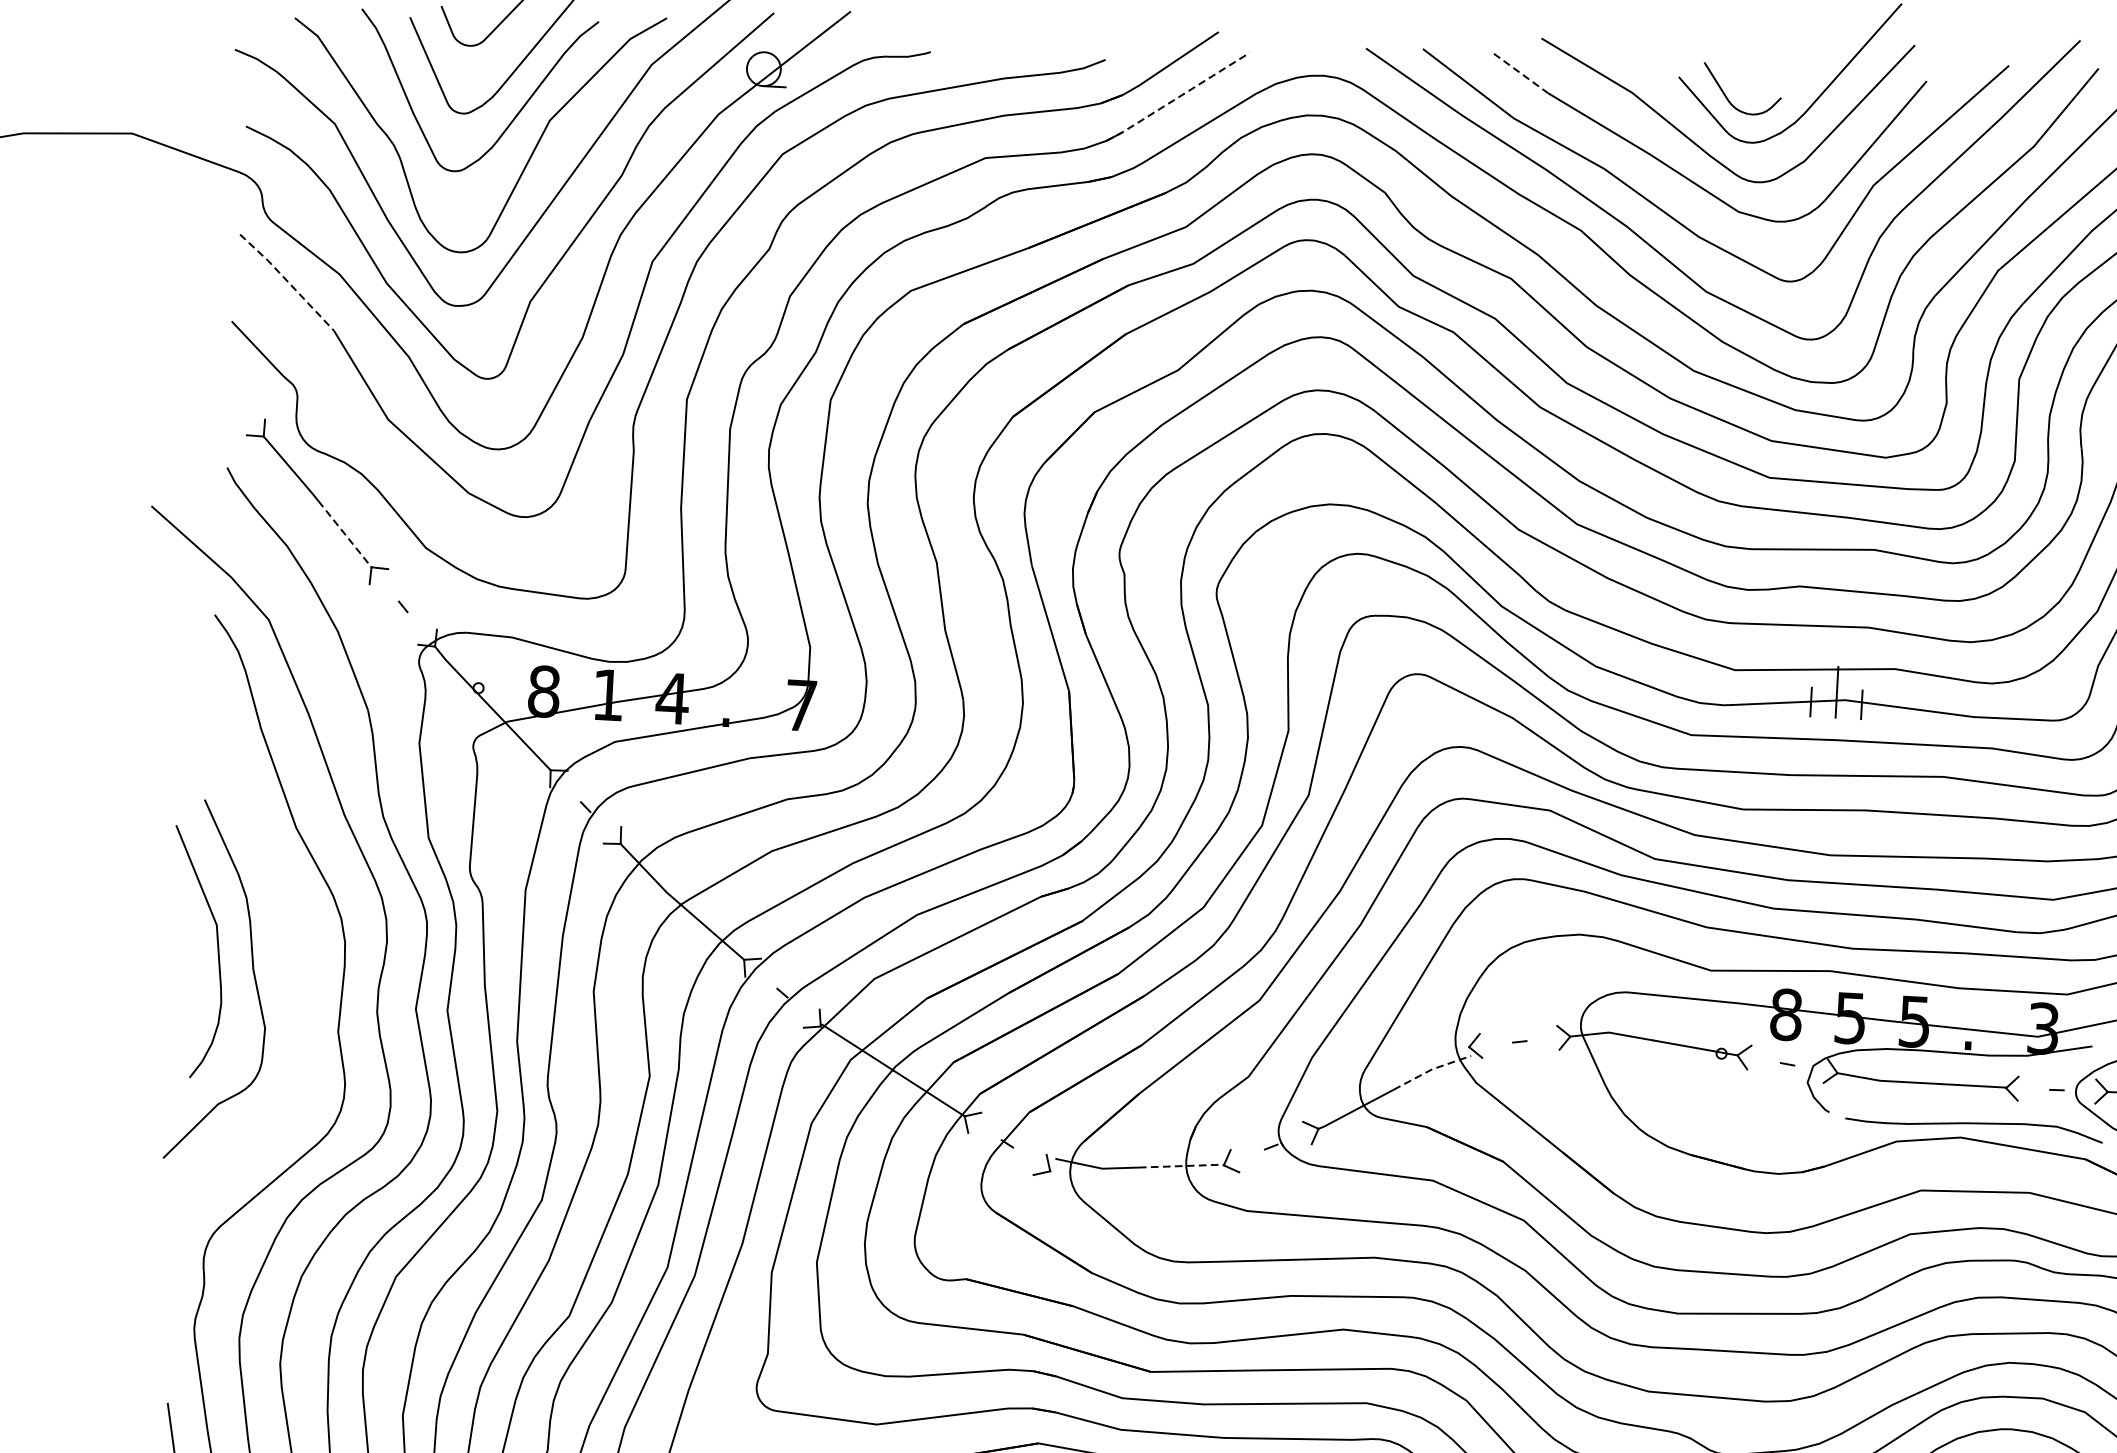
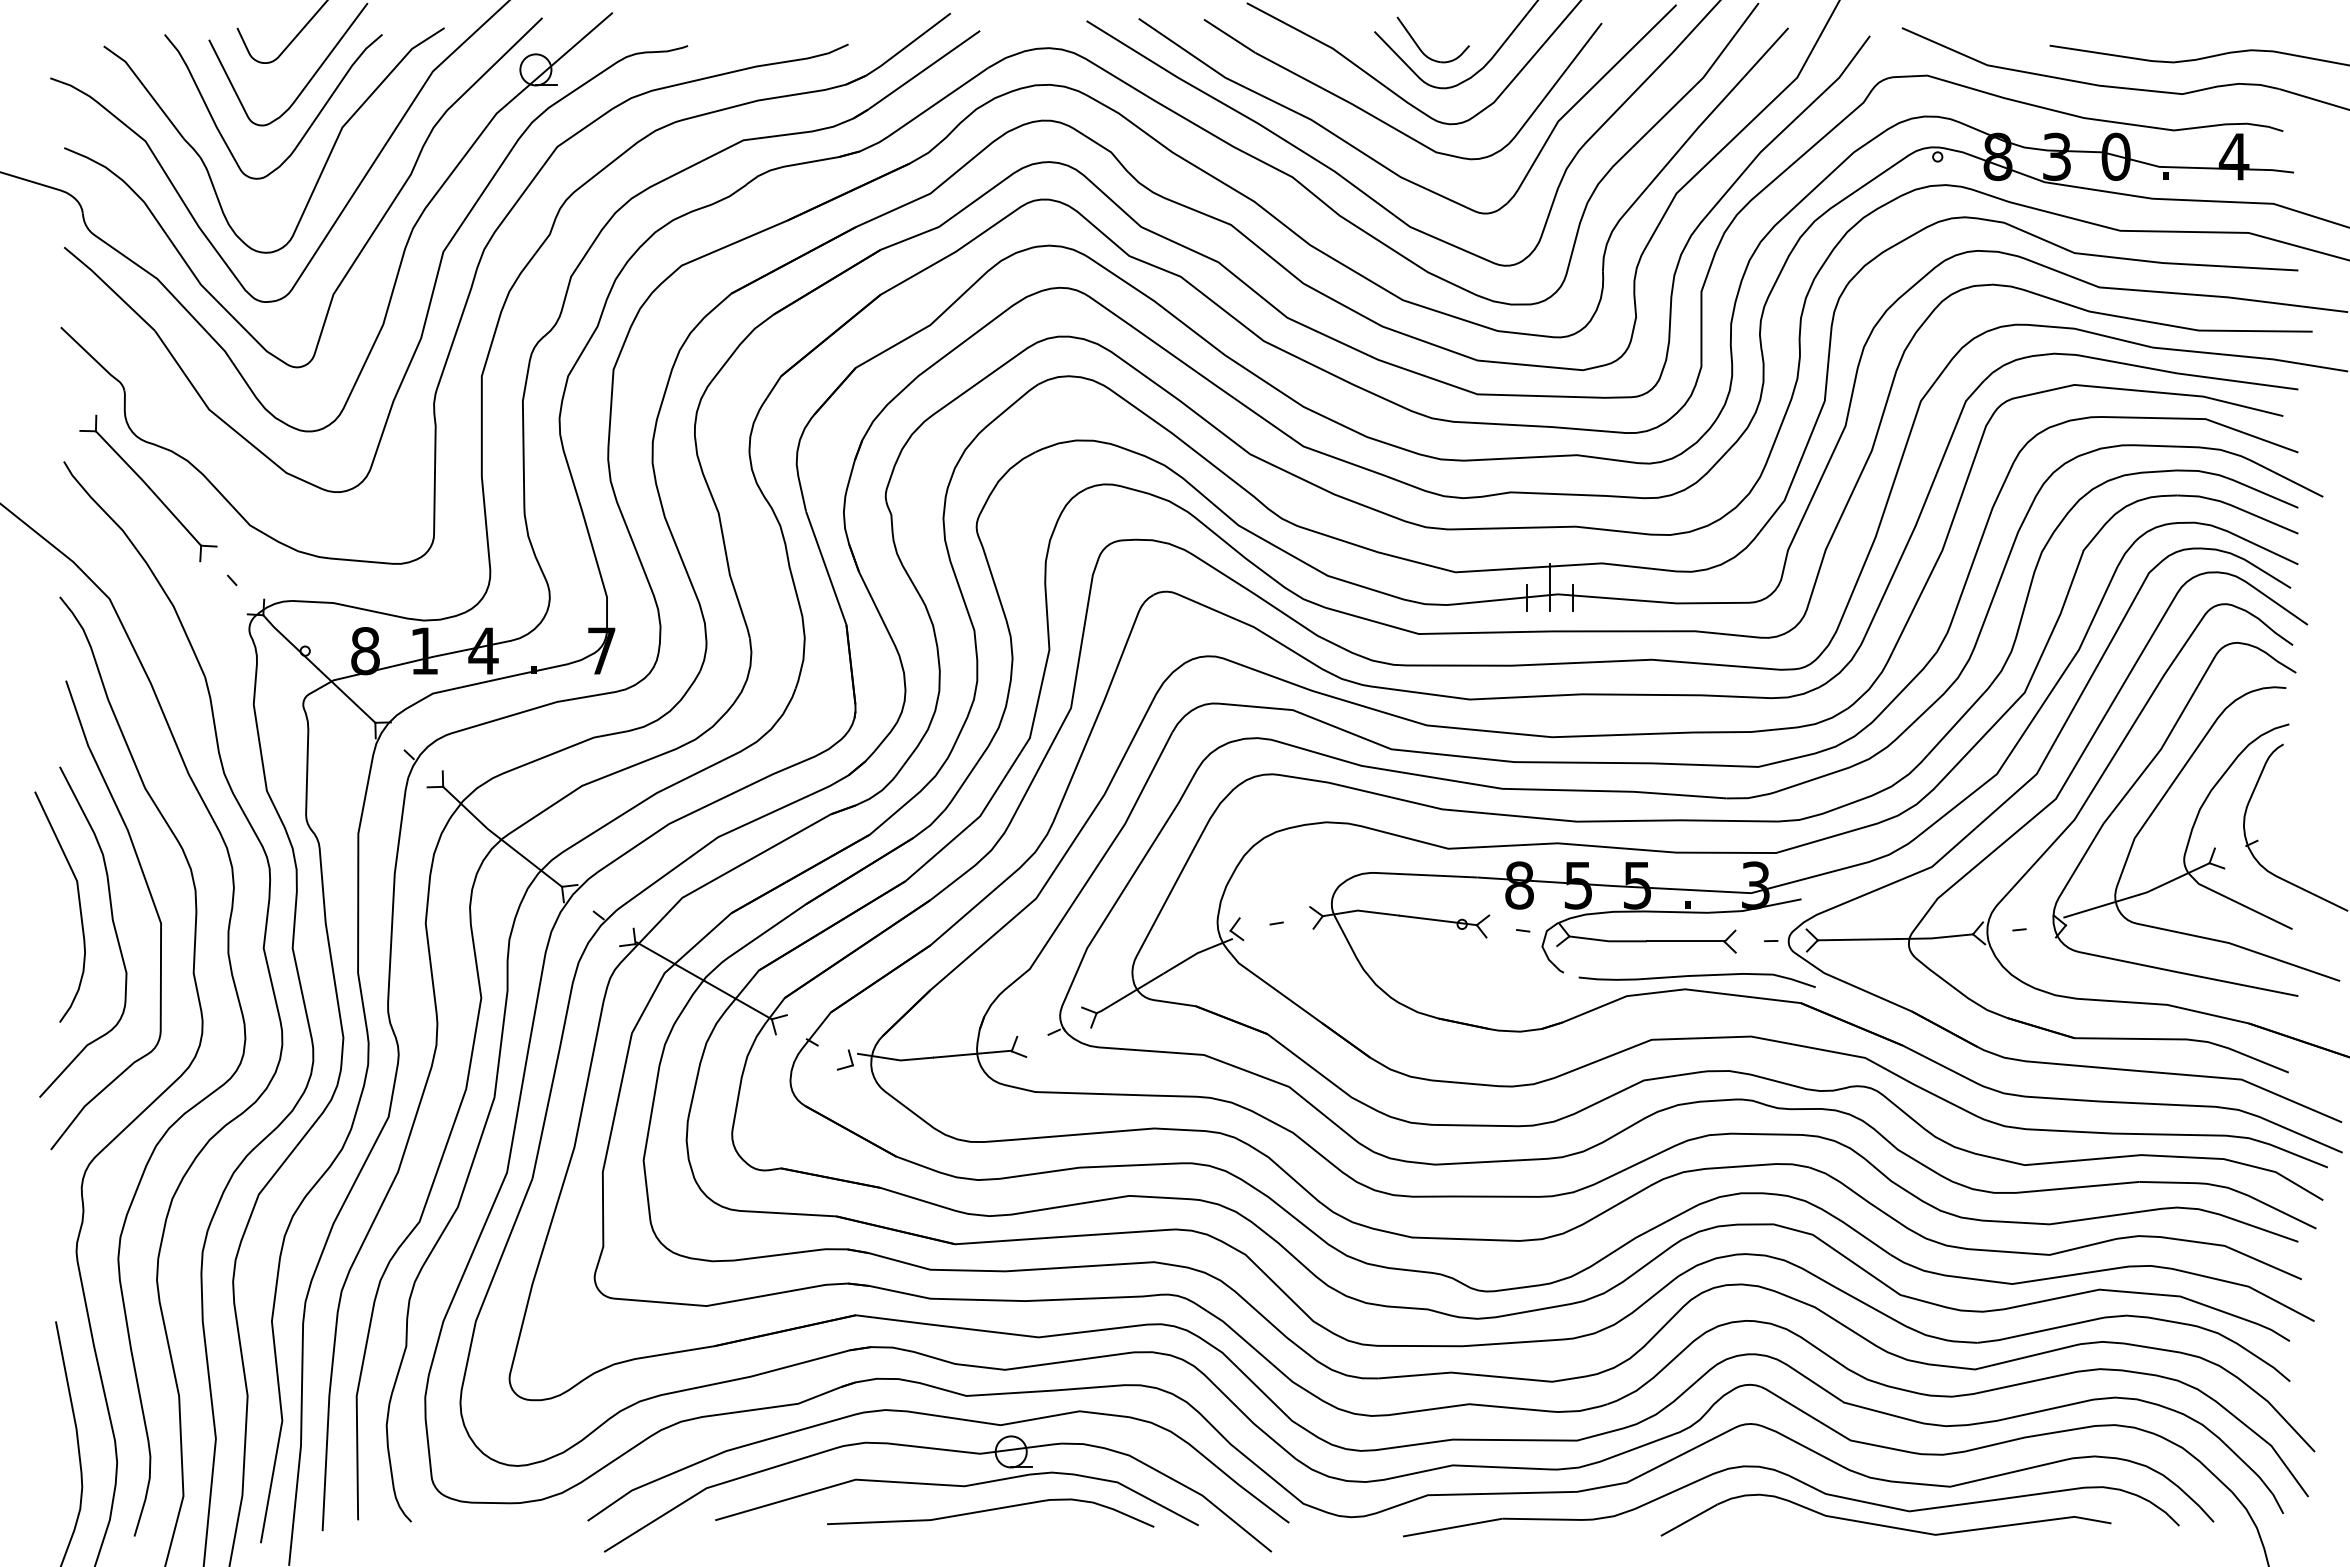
line: (1520, 73) -> (1229, 36), dashed -> solid
line: (1177, 97) -> (916, 75), dashed -> solid
line: (288, 282) -> (110, 288), dashed -> solid
line: (345, 533) -> (175, 516), dashed -> solid
curve: (295, 947) -> (150, 897), added
line: (1431, 1069) -> (1197, 953), dashed -> solid
line: (1180, 1166) -> (972, 1054), dashed -> solid

